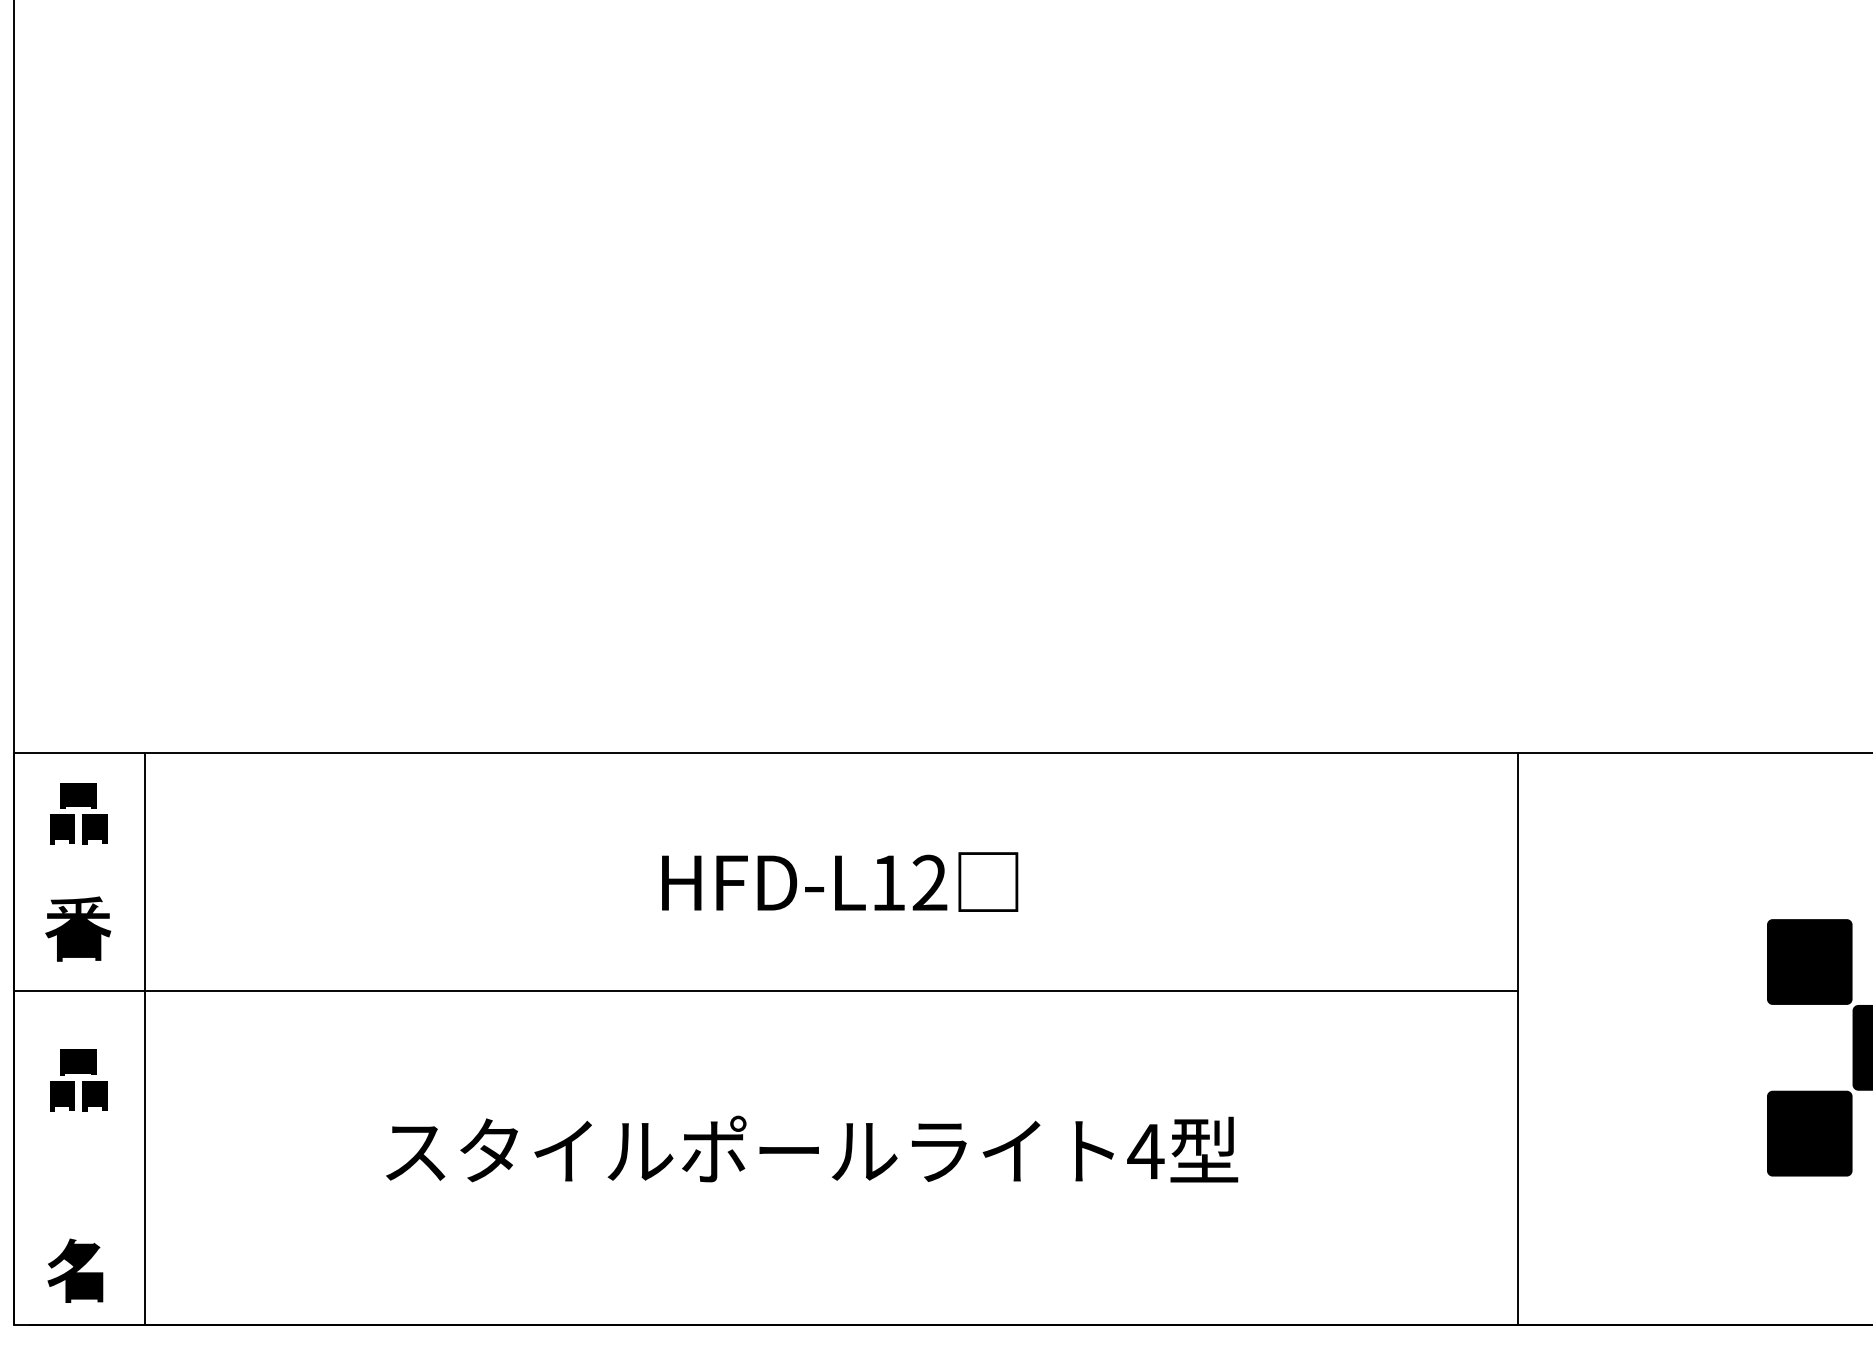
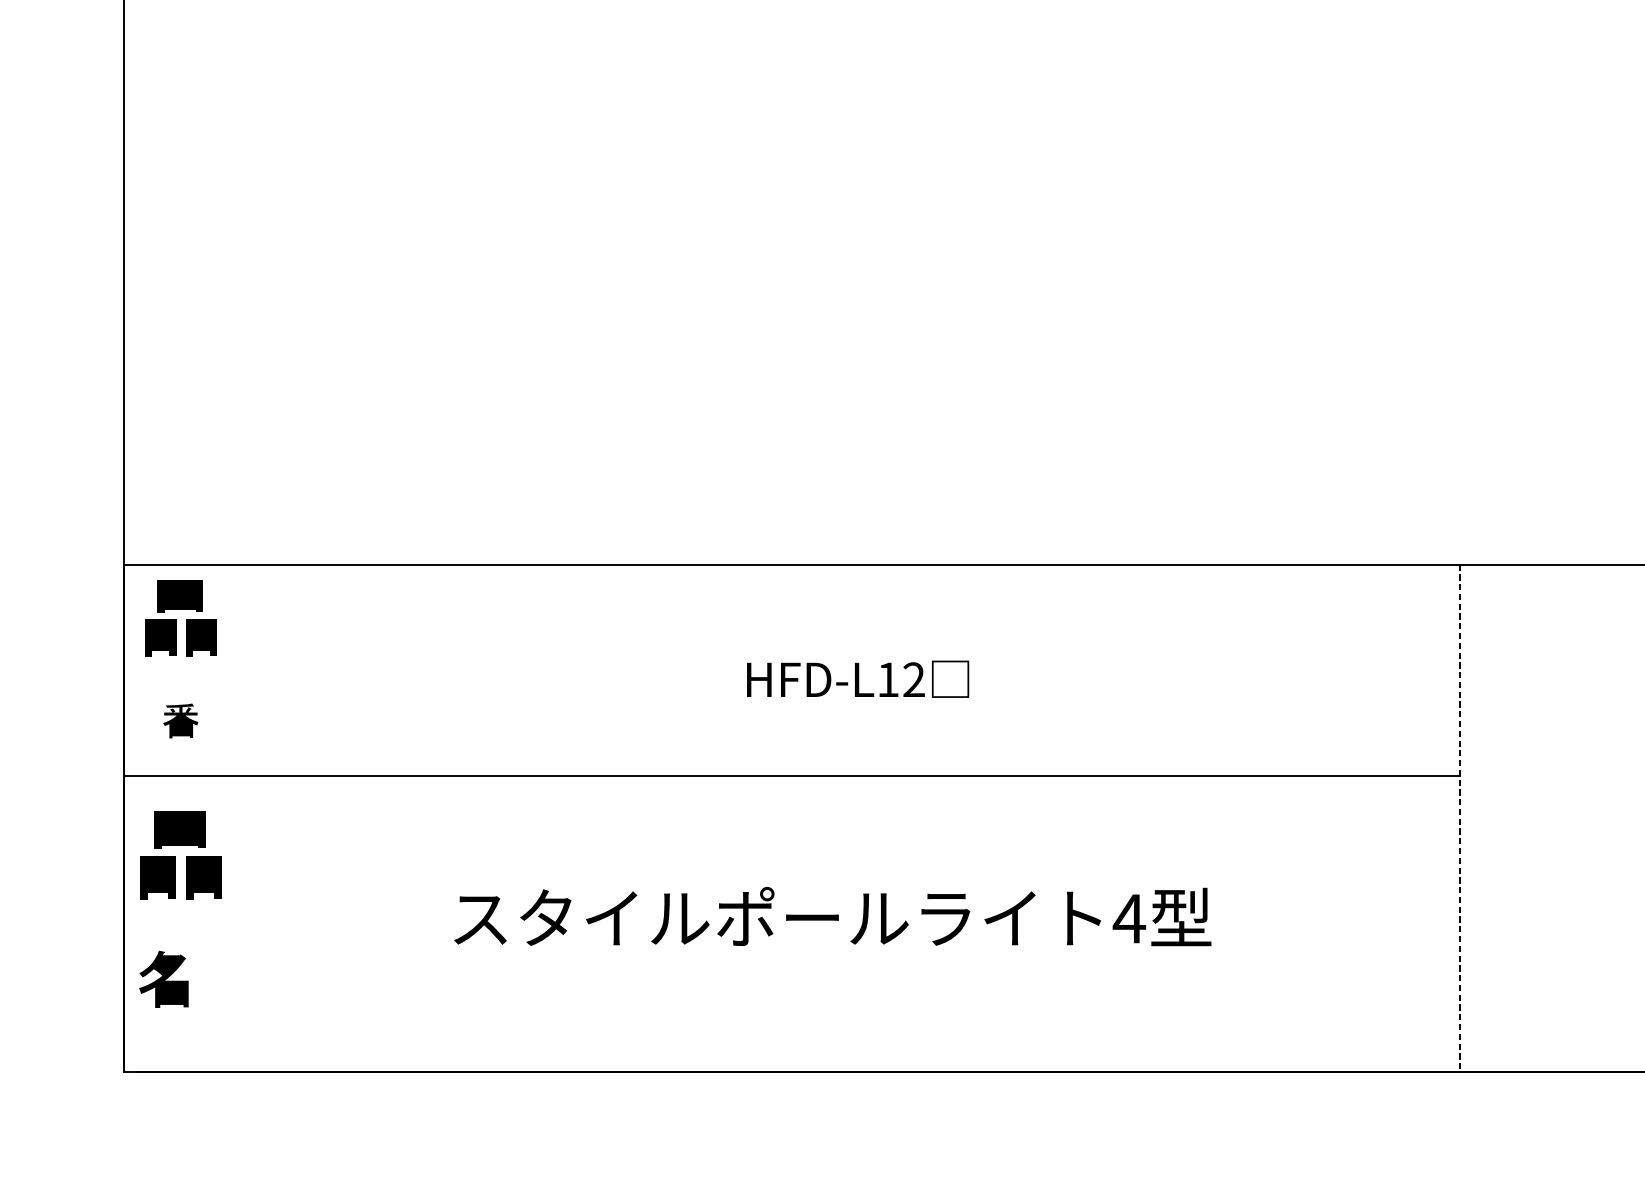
part: (78, 813) -> (180, 618), size x1.4
part: (840, 881) -> (858, 678), size x0.7
part: (78, 928) -> (180, 720), size x0.6
line: (144, 1038) -> (239, 818), removed
line: (1518, 1038) -> (1460, 818), solid -> dashed
part: (78, 1080) -> (180, 855), size x1.6
part: (75, 1270) -> (164, 979), moved

